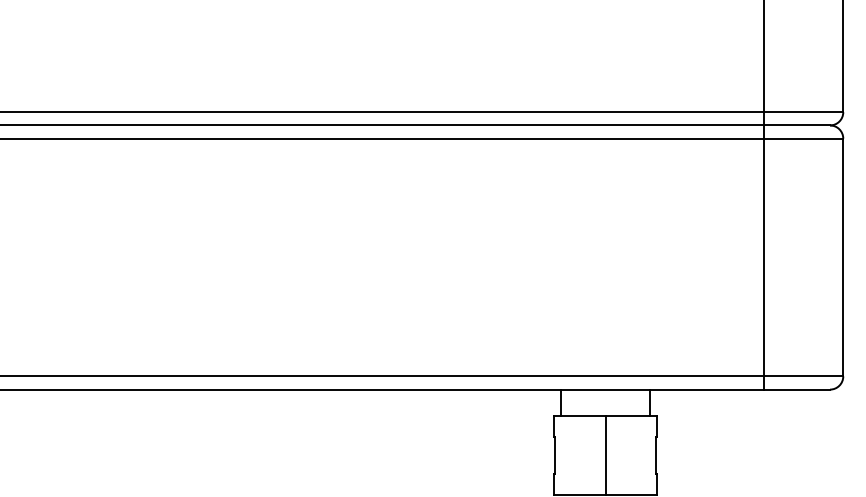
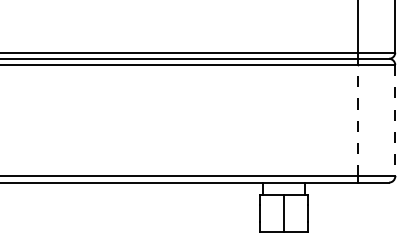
line: (764, 257) -> (358, 120), solid -> dashed
line: (843, 257) -> (395, 120), solid -> dashed

